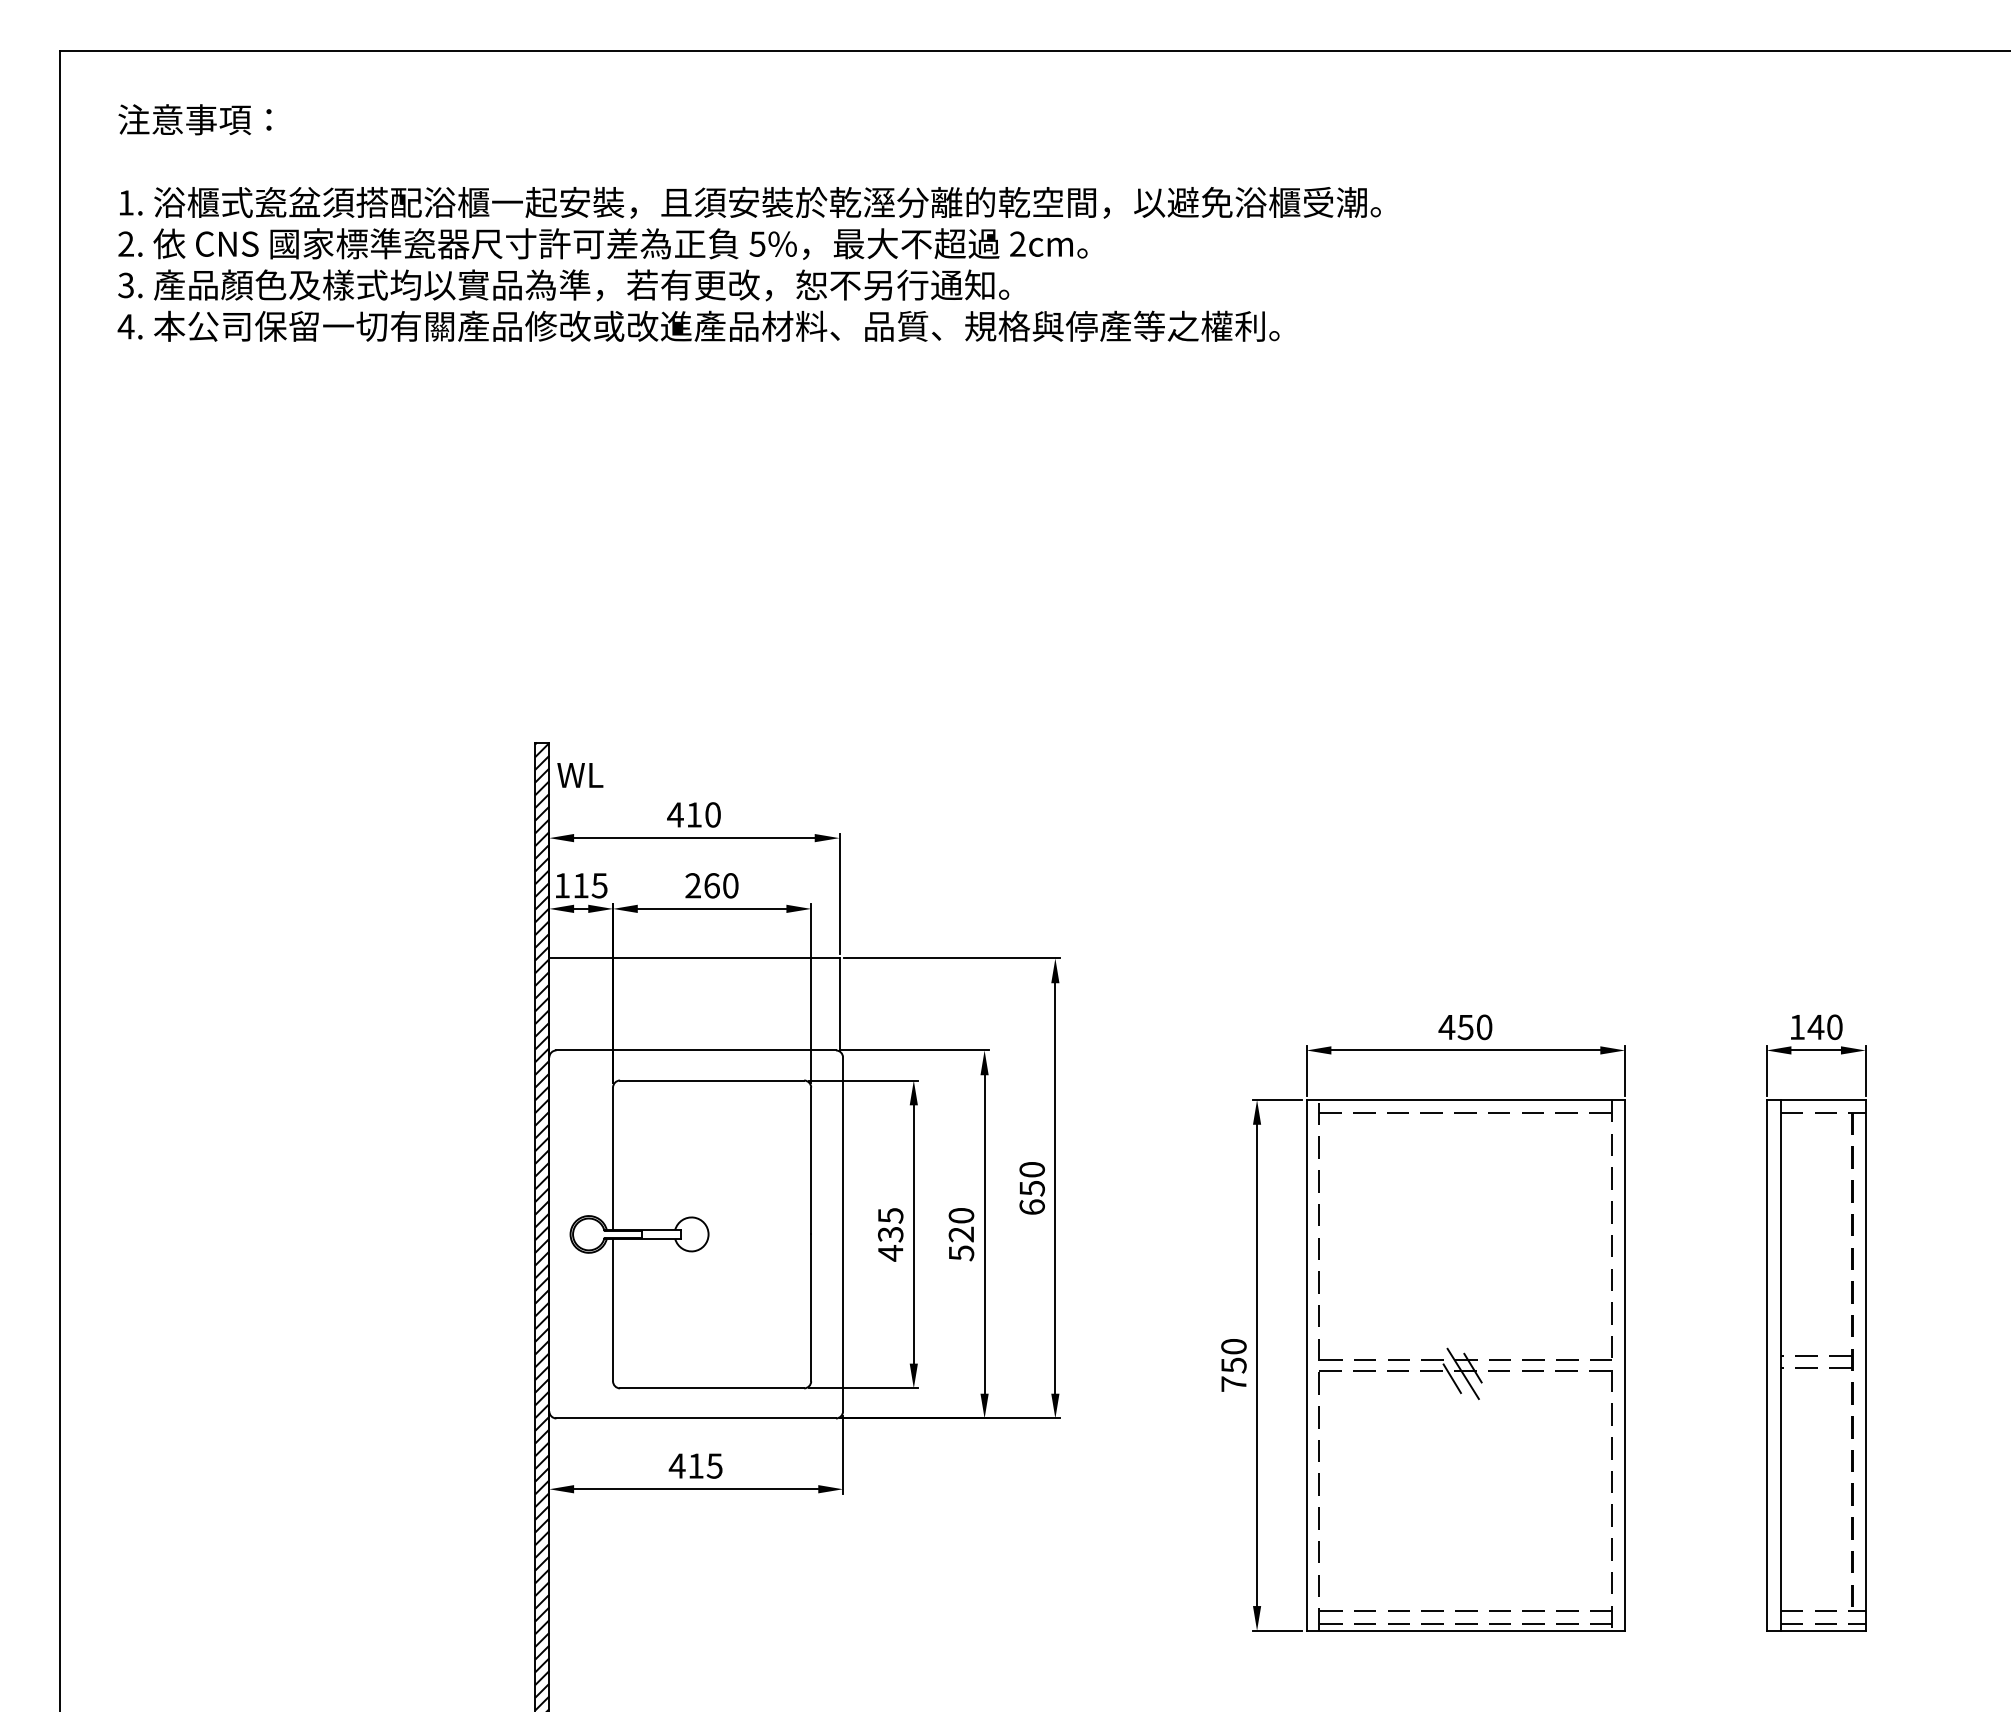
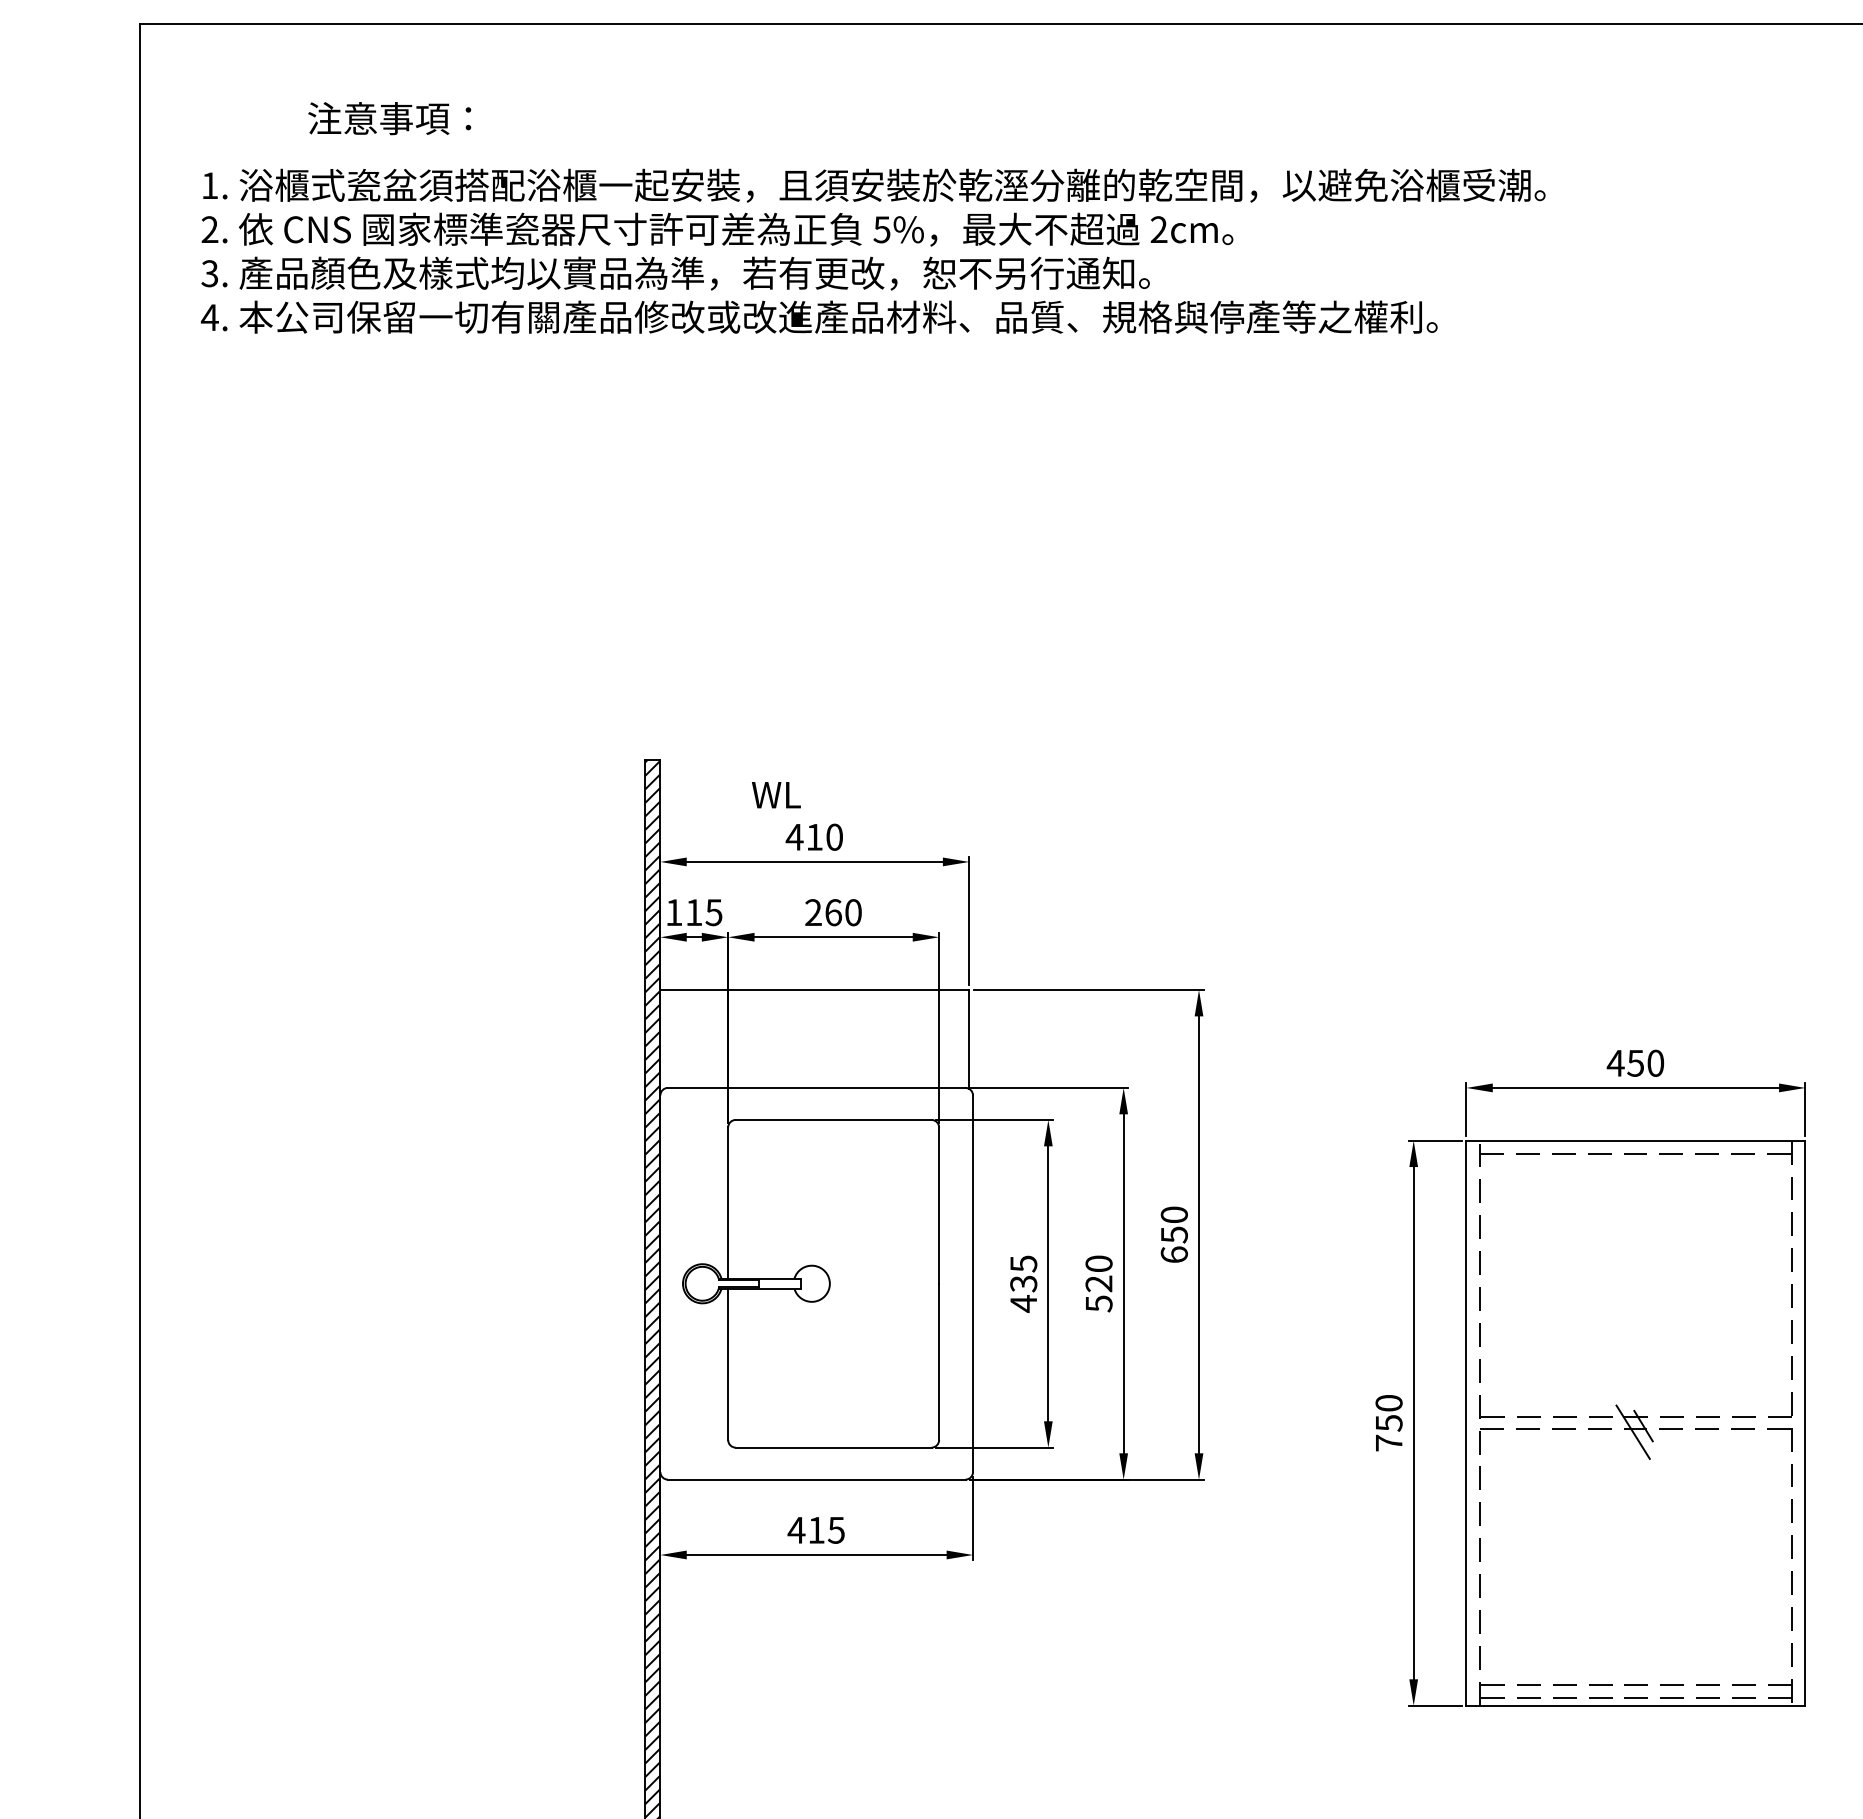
text: (194, 119) -> (389, 118), moved
text: (580, 775) -> (776, 795), moved
line: (1451, 1378) -> (1620, 1437), removed

